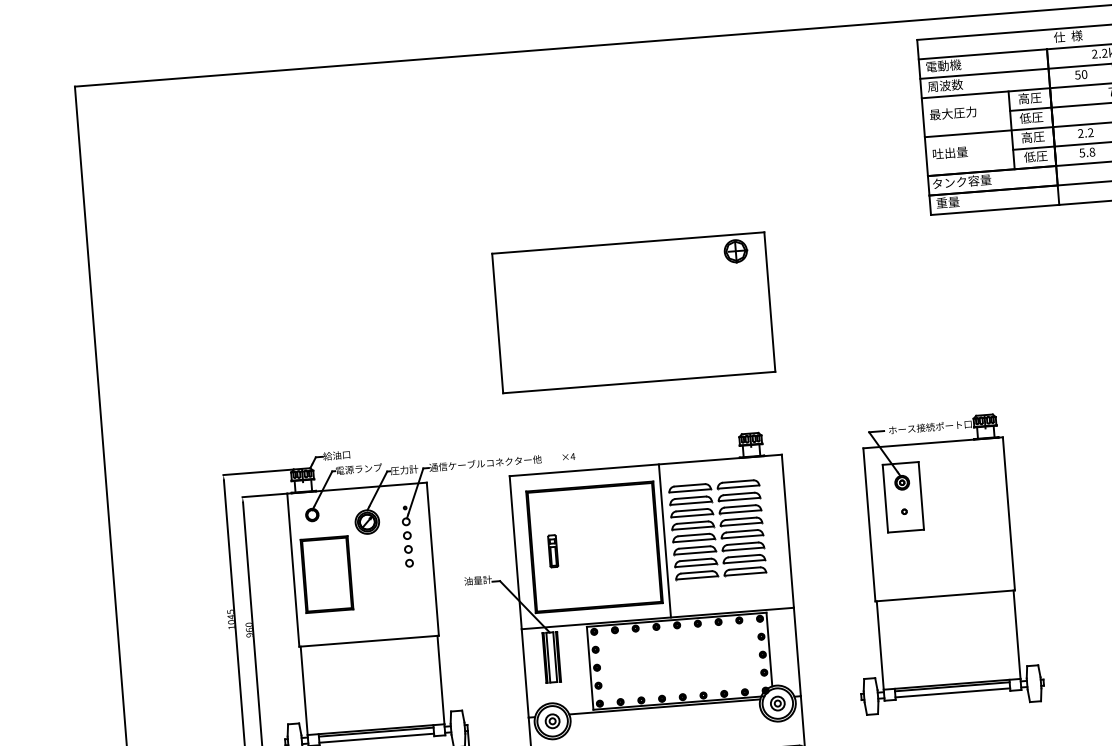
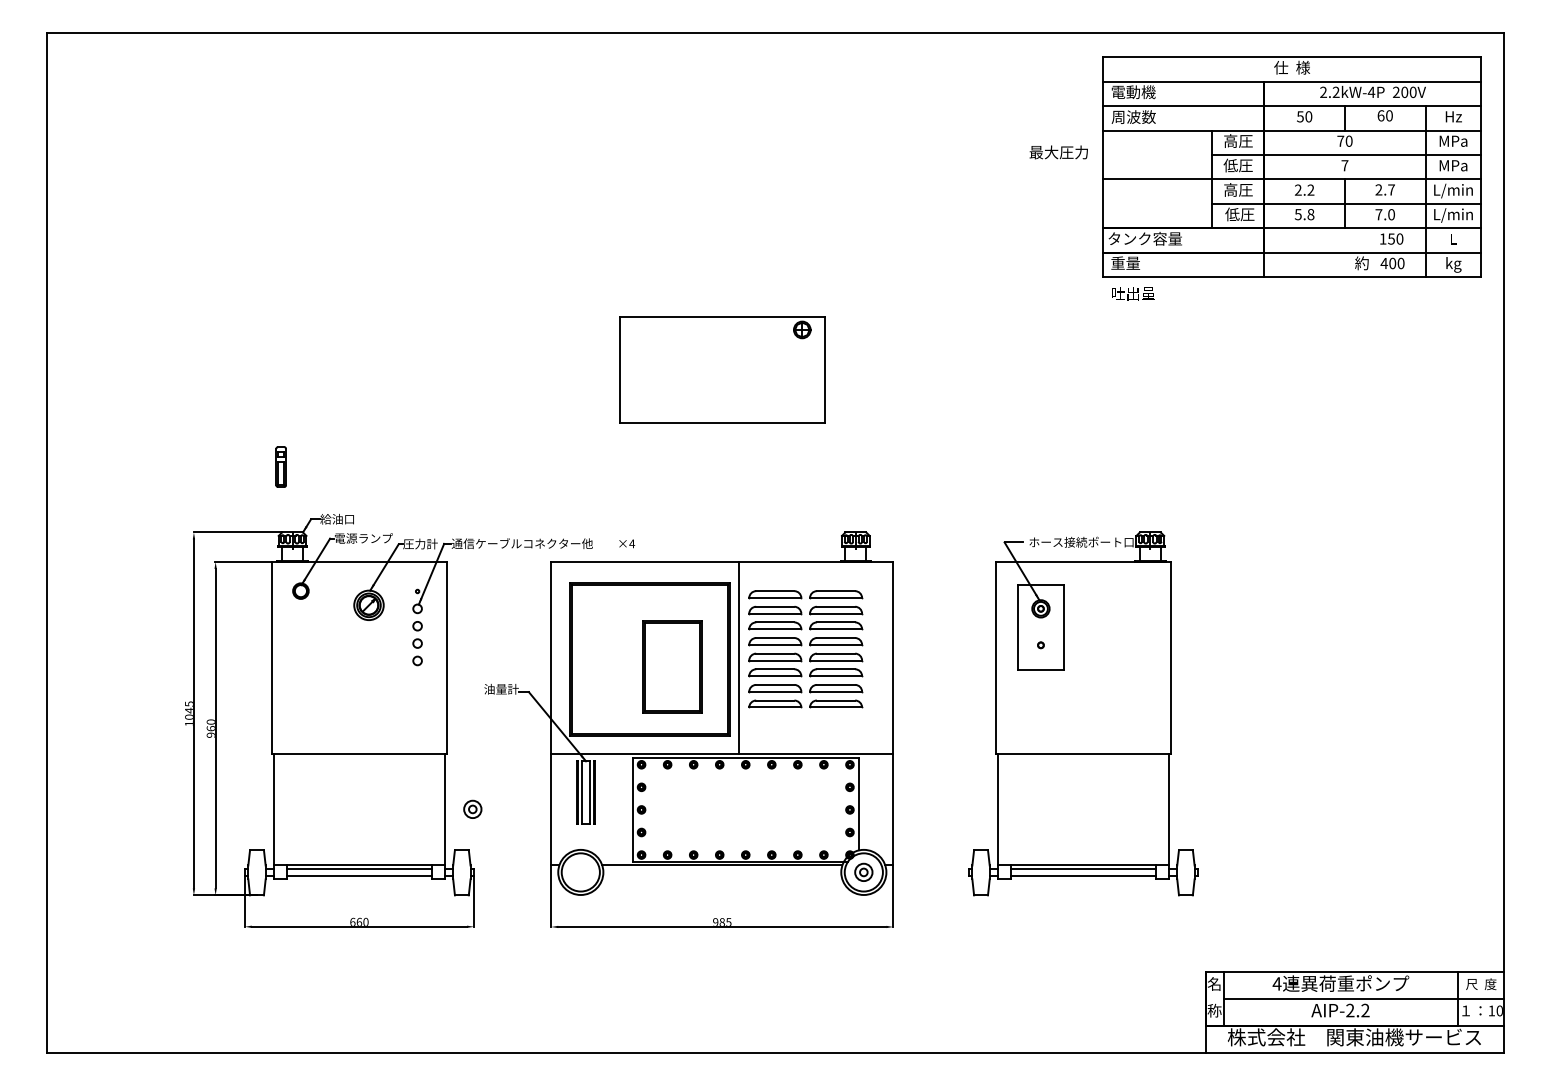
text: (952, 113) -> (1058, 152), moved
text: (950, 152) -> (1133, 293), moved
part: (633, 312) -> (721, 369), size x0.6
part: (552, 550) -> (280, 466), moved
part: (327, 574) -> (672, 666), moved
part: (552, 720) -> (472, 808), moved

